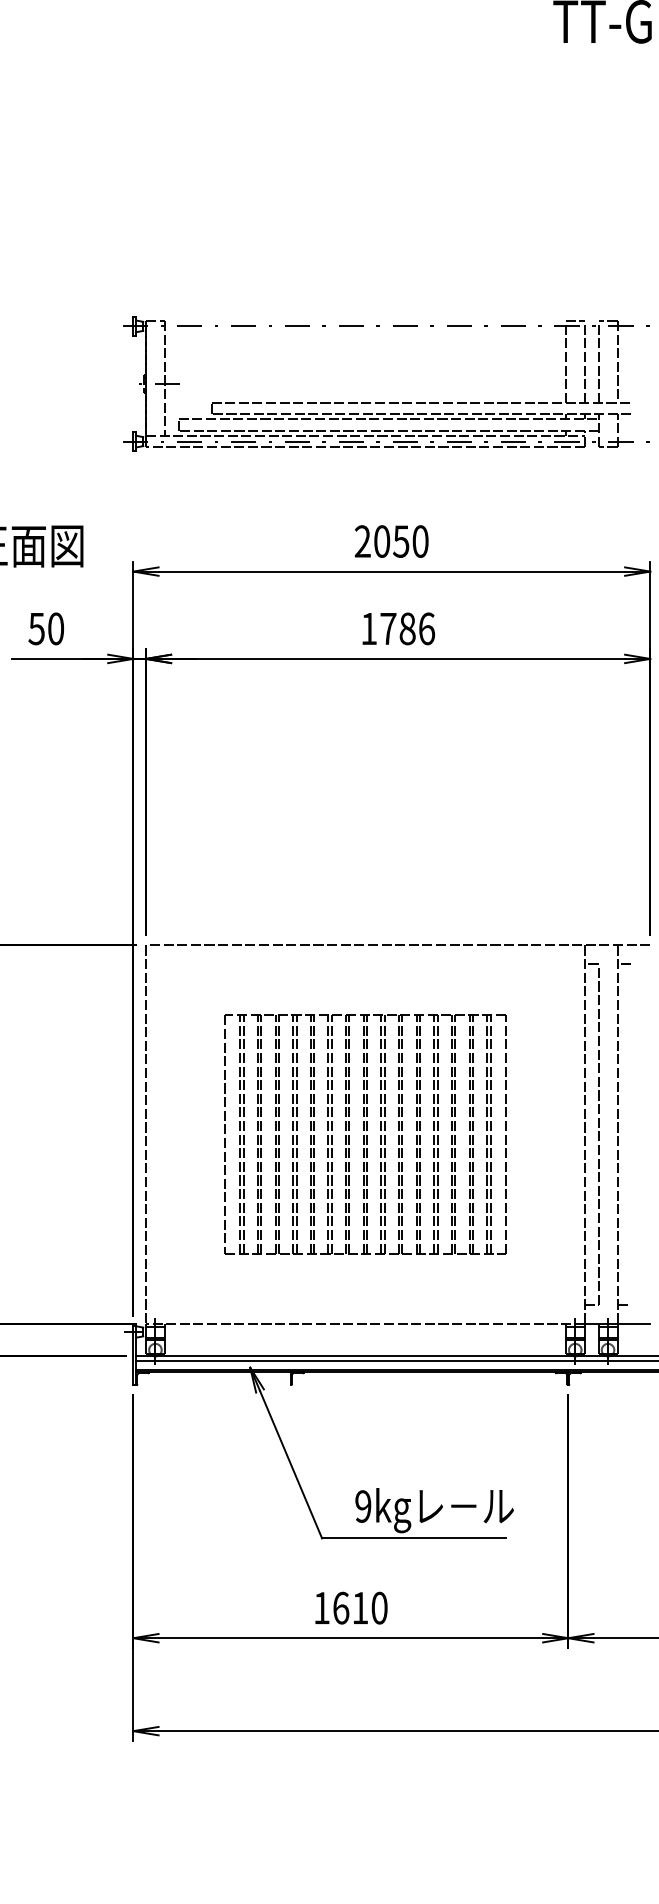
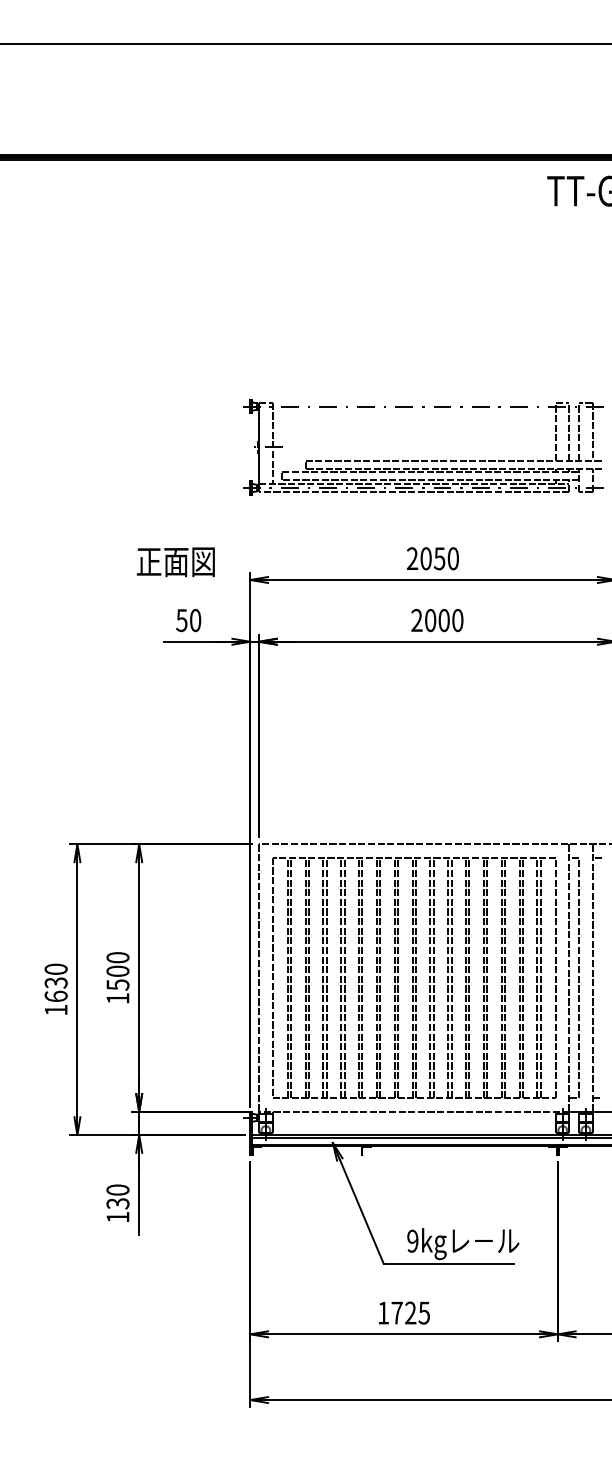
text: (398, 628) -> (437, 620), 1786 -> 2000
part: (365, 1133) -> (414, 977), size x1.43
text: (359, 1607) -> (410, 1312), 1610 -> 1725

